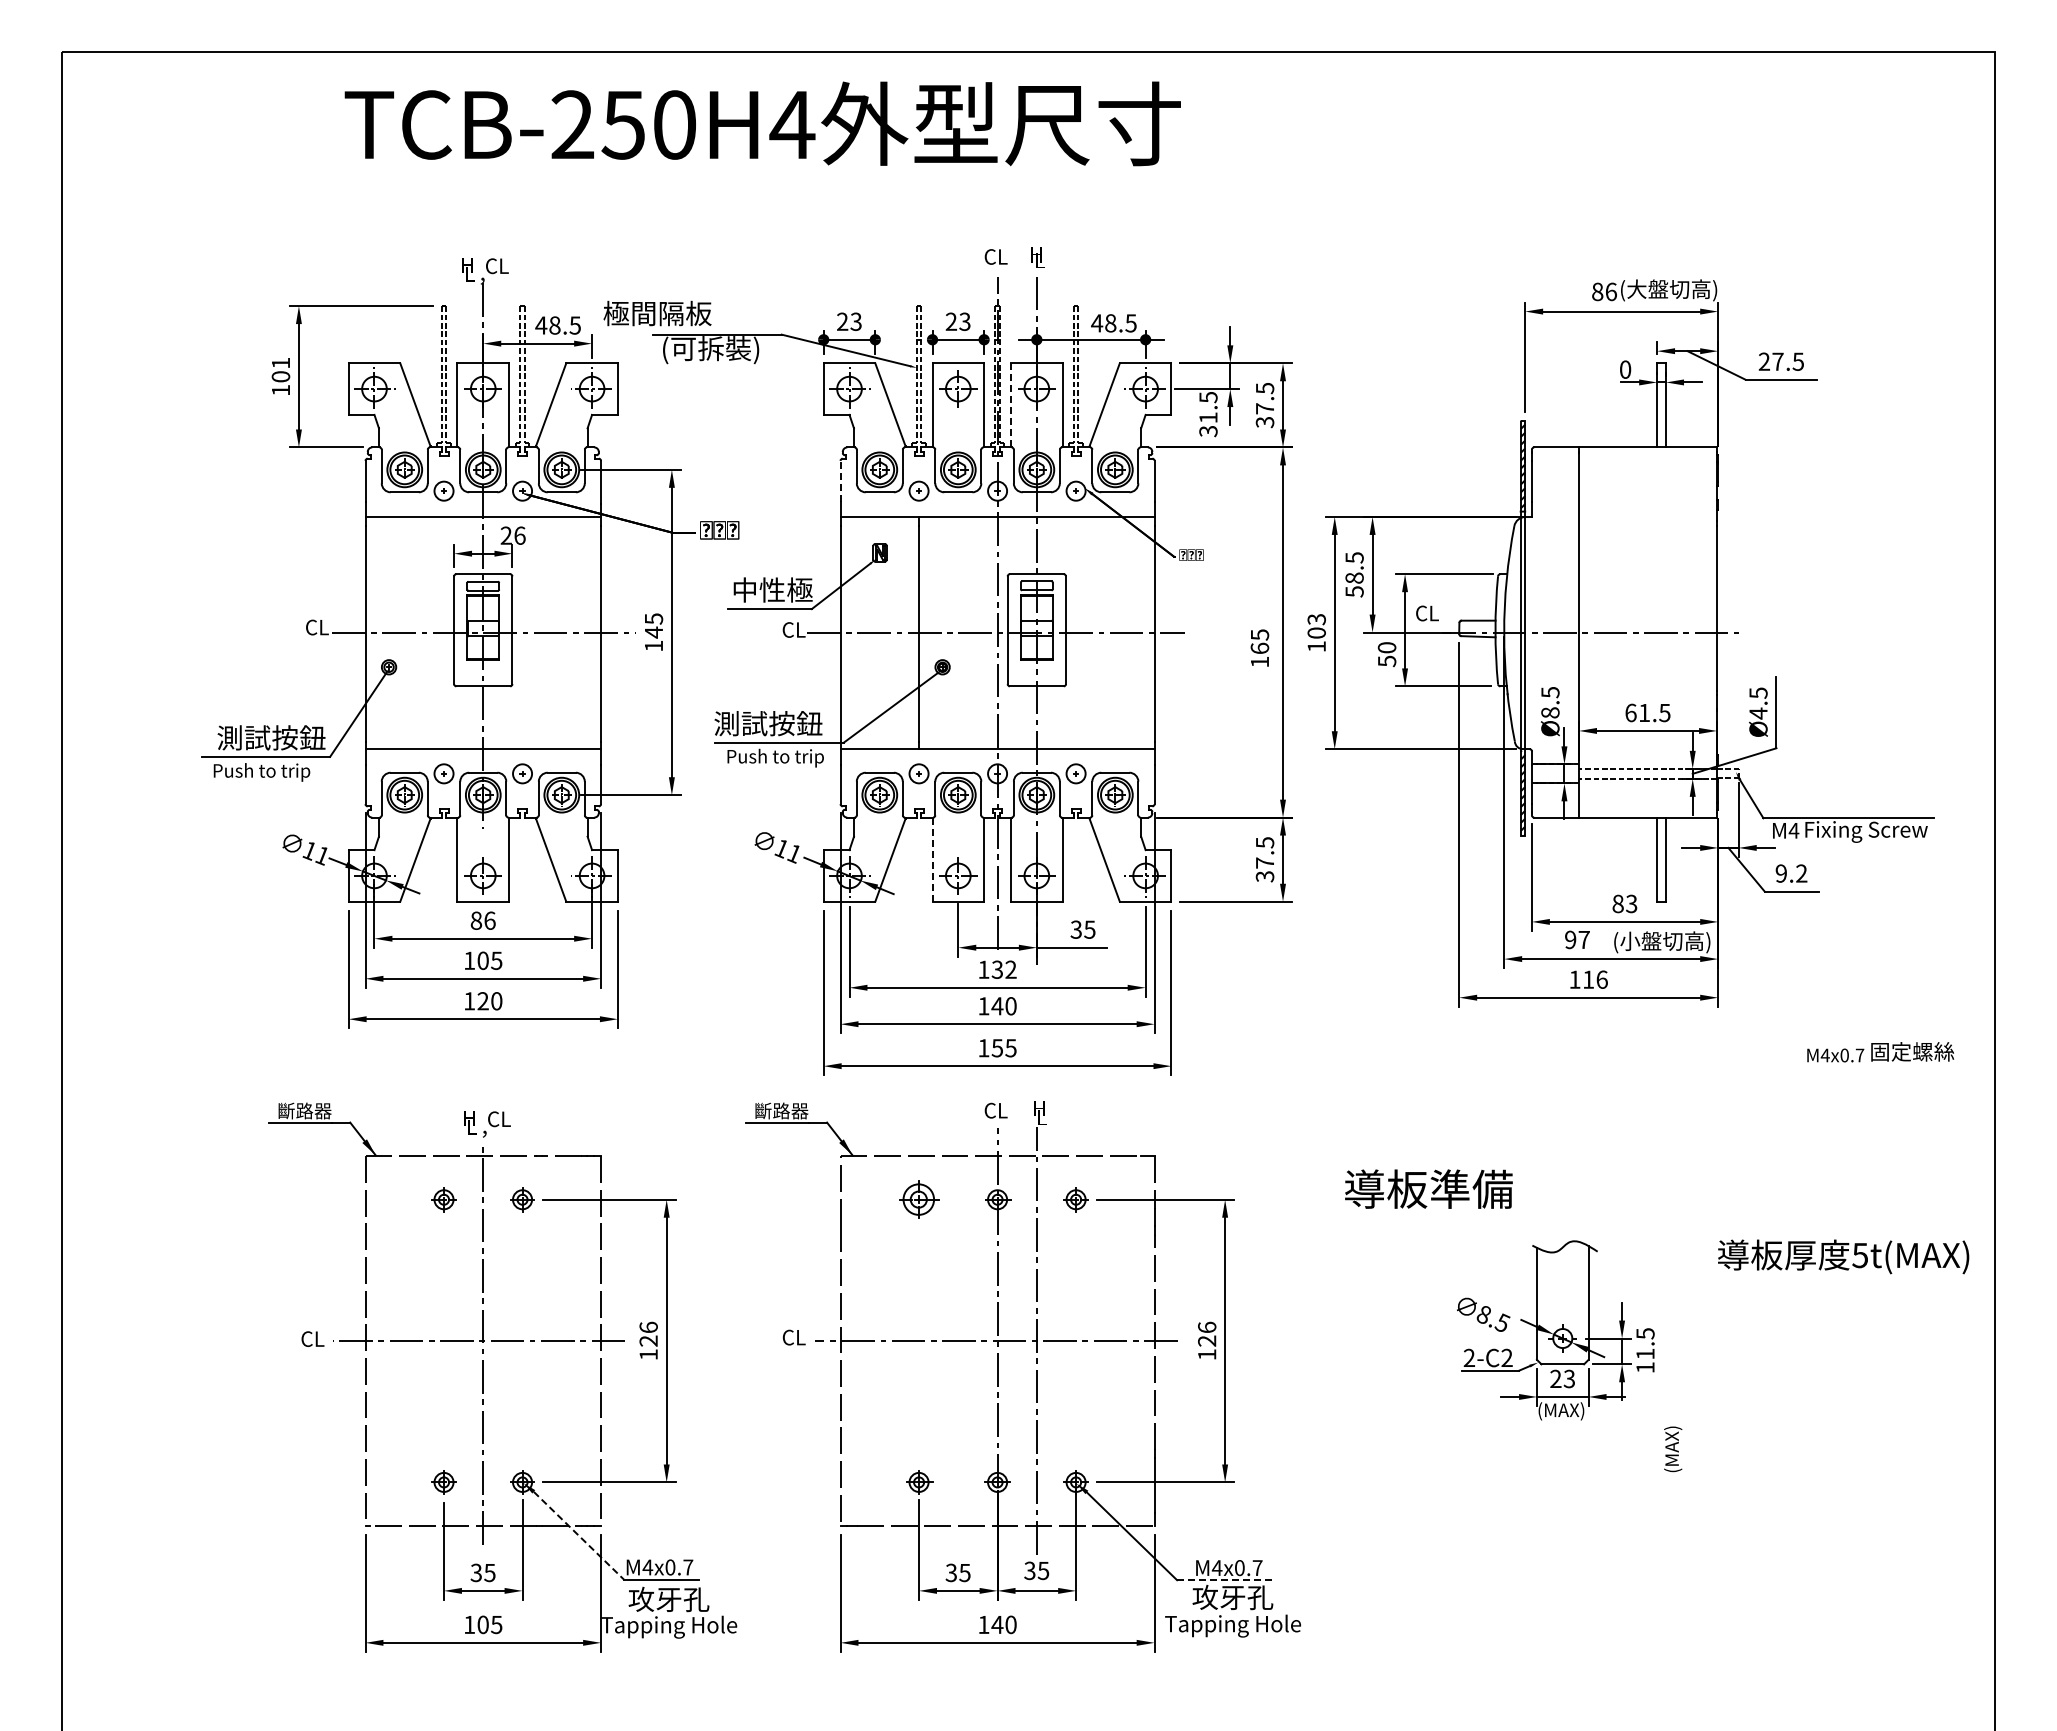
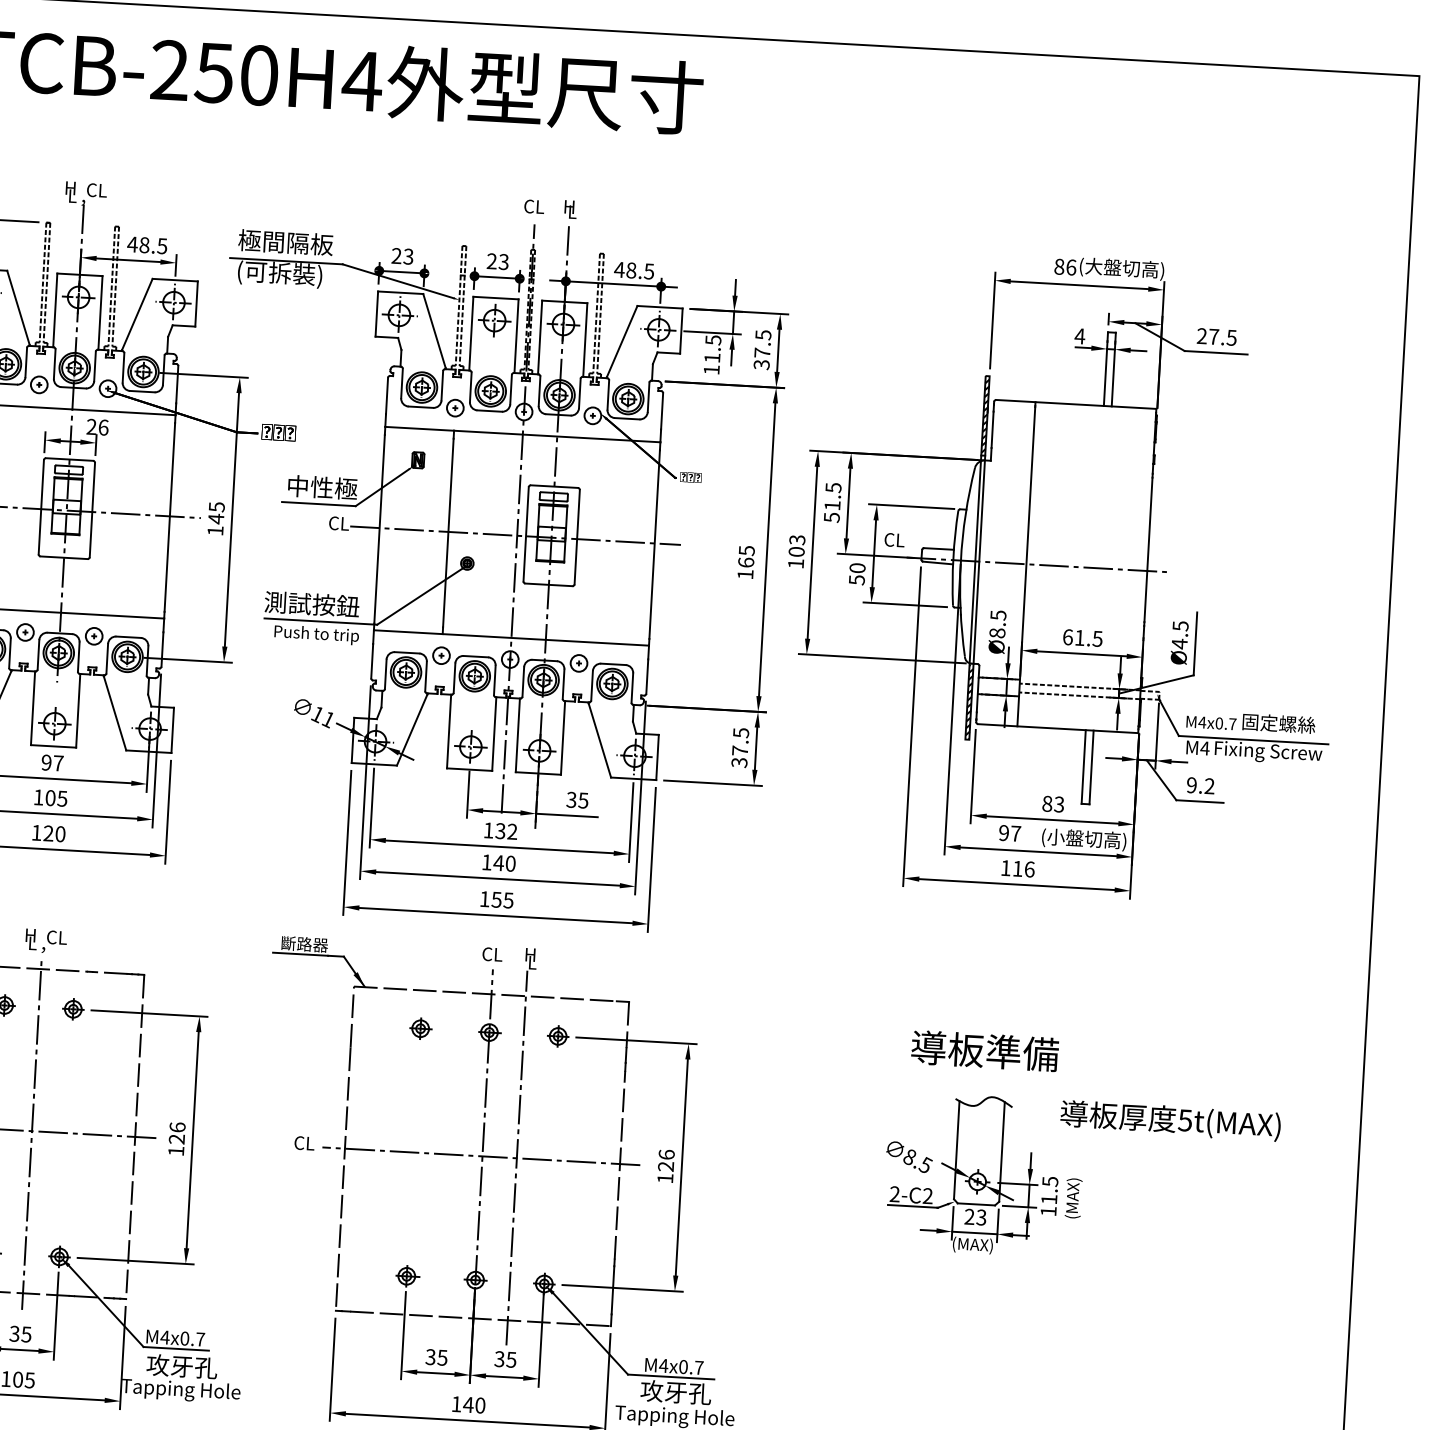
text: (657, 313) -> (285, 242), moved
text: (1625, 369) -> (1080, 336), 0 -> 4
line: (1011, 405) -> (540, 337), dashed -> solid
text: (1208, 431) -> (711, 370), 31.5 -> 11.5
line: (840, 481) -> (387, 395), dashed -> solid
text: (1354, 577) -> (832, 505), 58.5 -> 51.5
line: (932, 859) -> (449, 731), dashed -> solid
text: (482, 920) -> (51, 762), 86 -> 97
text: (1880, 1052) -> (1250, 722), moved
text: (1428, 1188) -> (984, 1050), moved
part: (919, 1199) -> (421, 1028), size x0.62
text: (1843, 1256) -> (1170, 1120), moved
text: (1673, 1449) -> (1073, 1198), moved
line: (578, 1535) -> (105, 1306), dashed -> solid
line: (1226, 1580) -> (671, 1377), dashed -> solid

